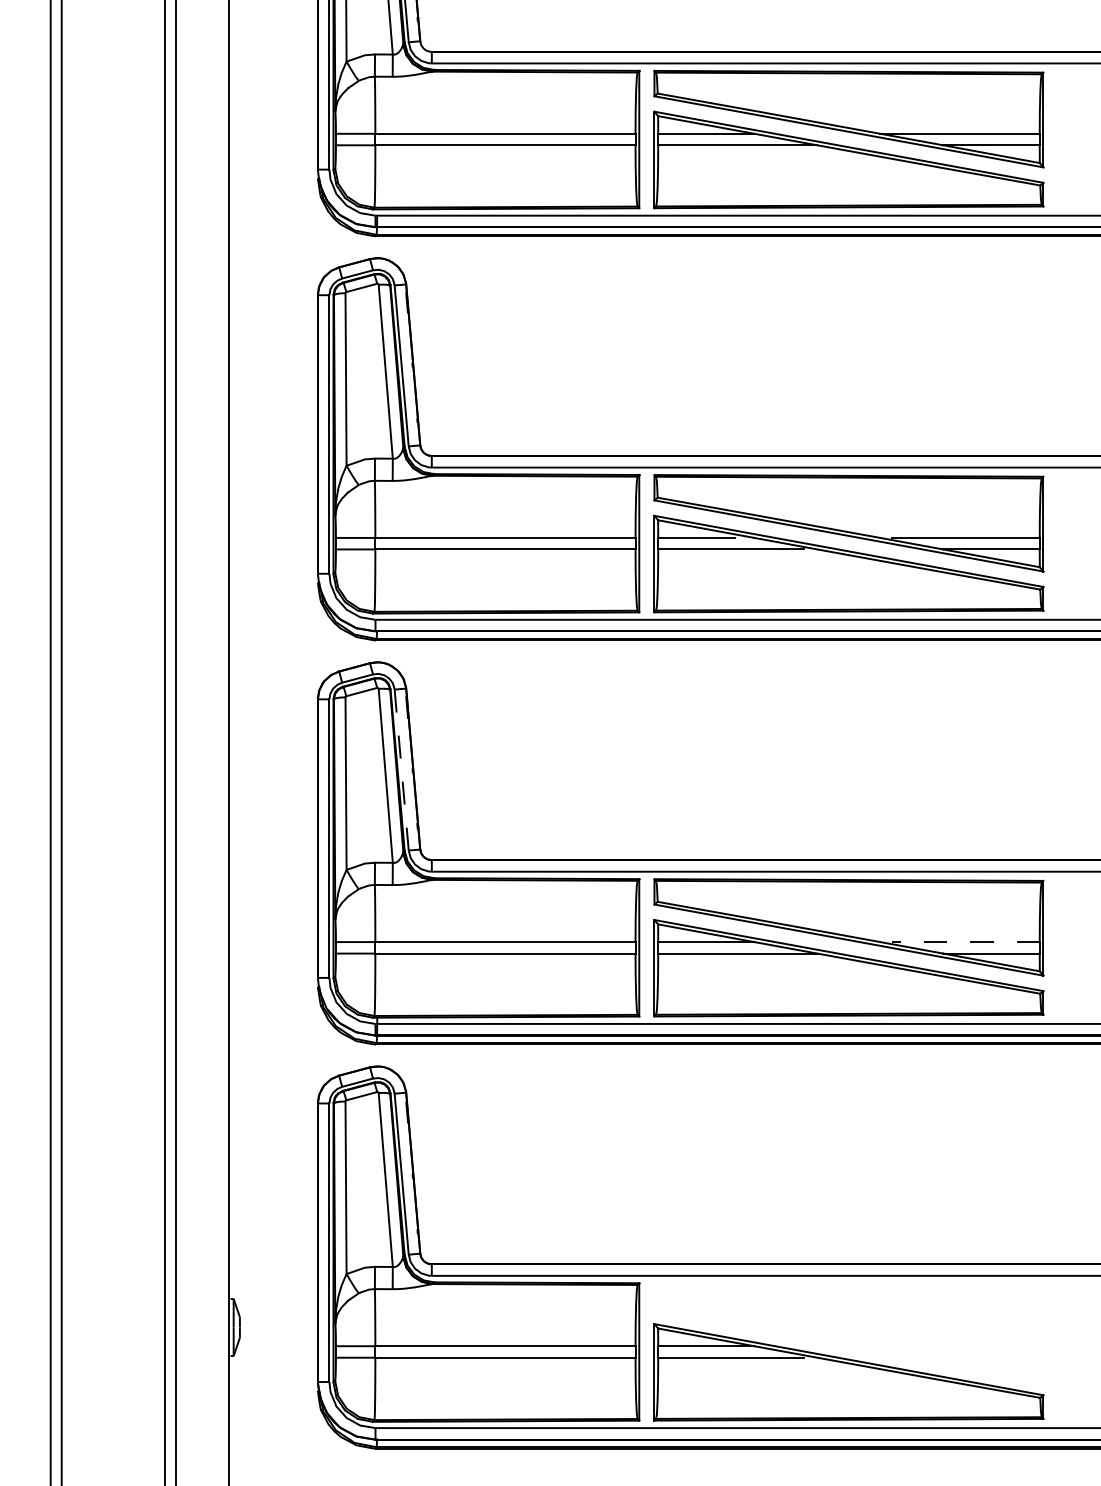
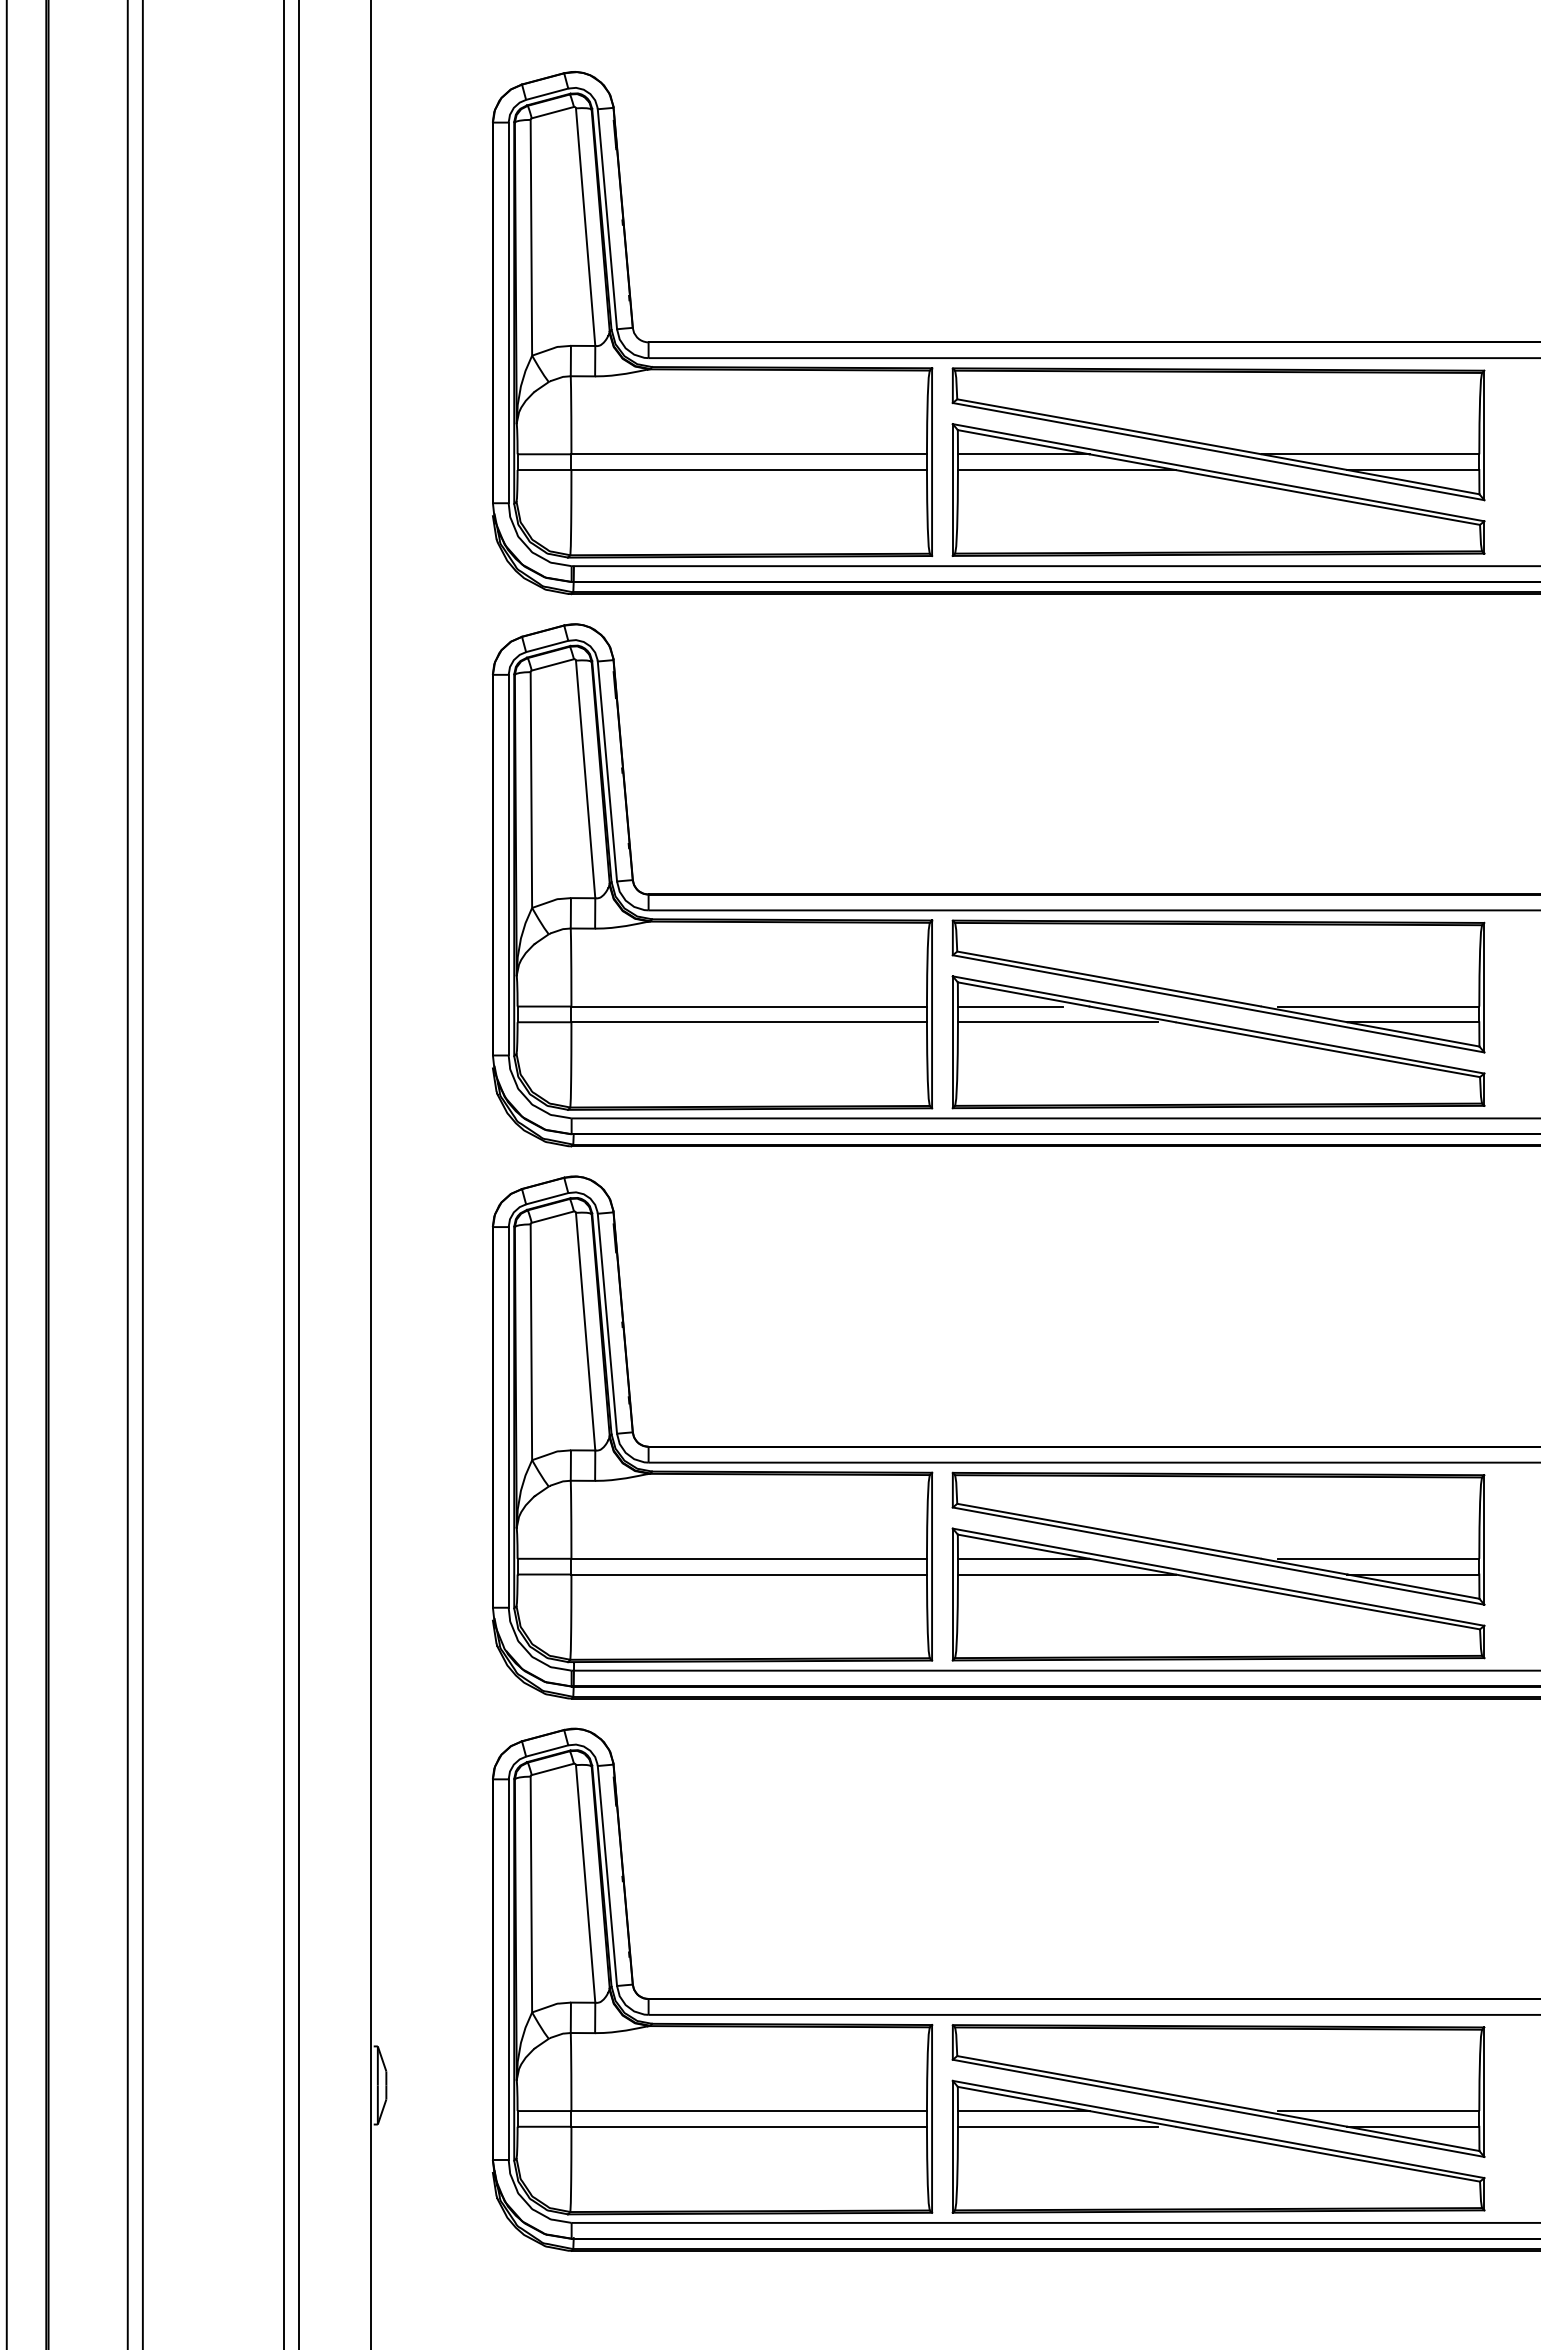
line: (401, 770) -> (607, 1324), dashed -> solid
line: (965, 941) -> (1378, 1558), dashed -> solid
part: (848, 1331) -> (1218, 2090), added

